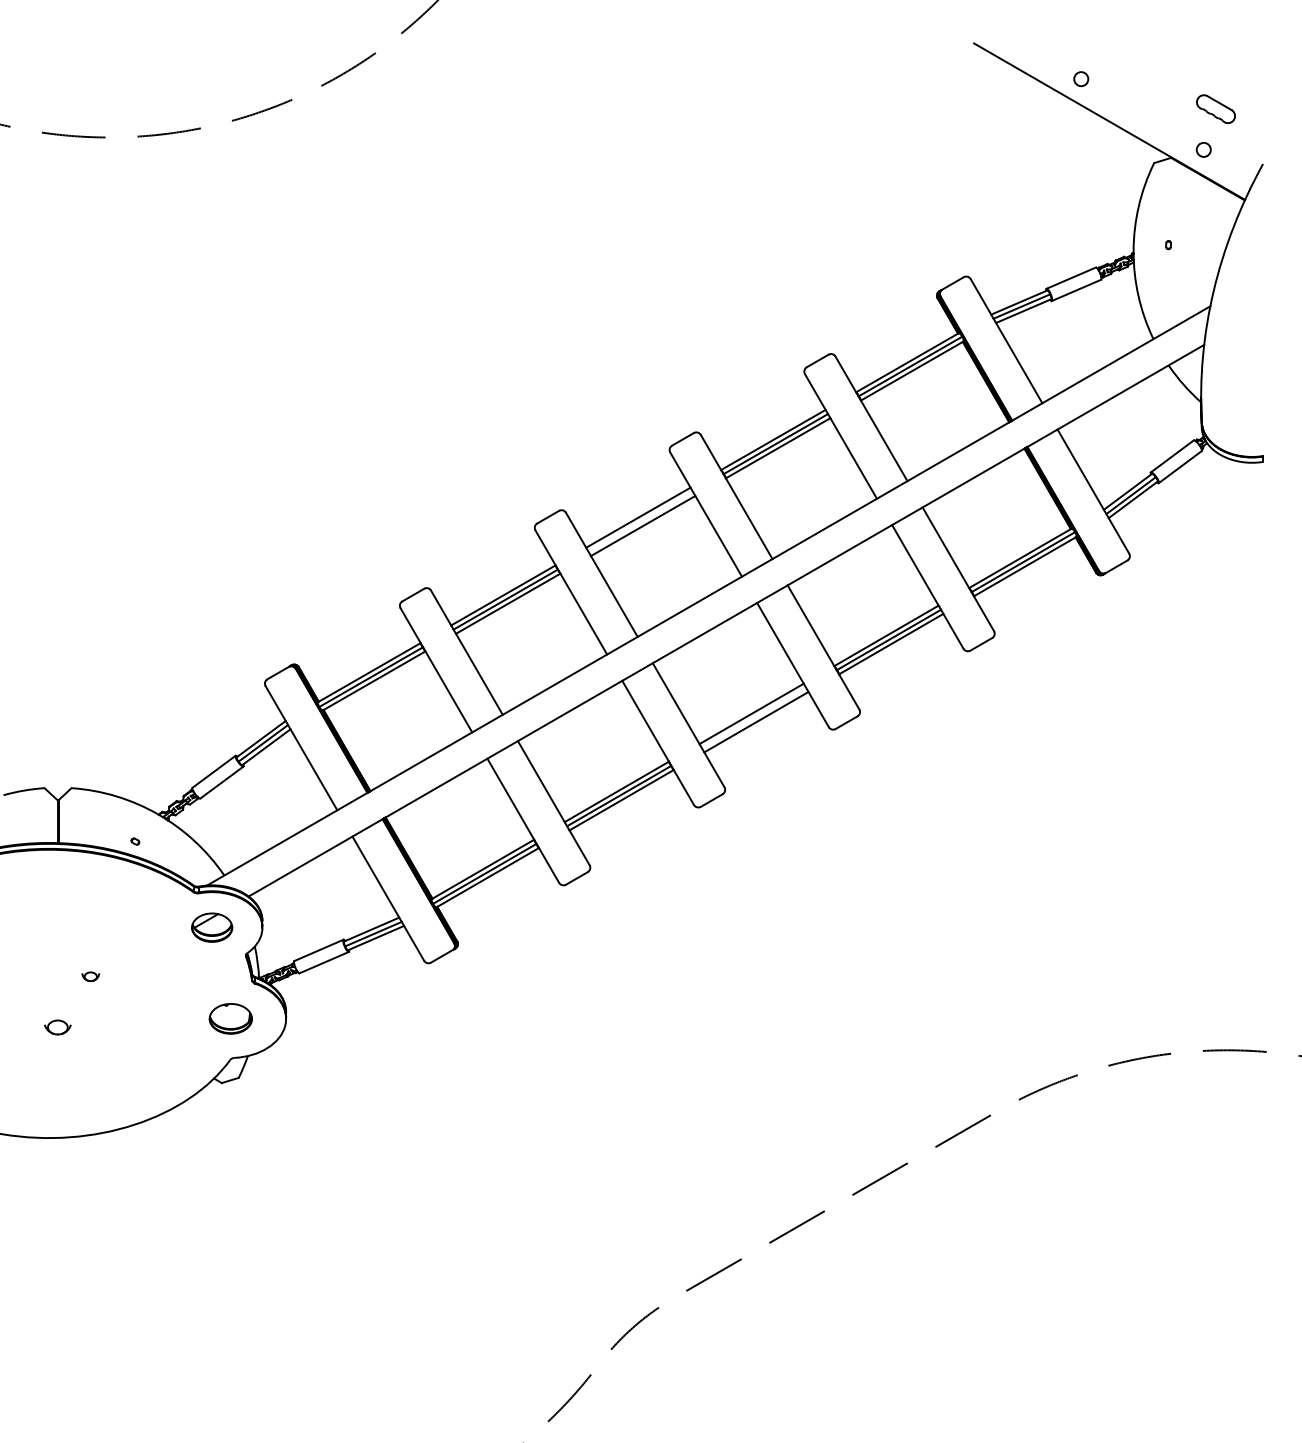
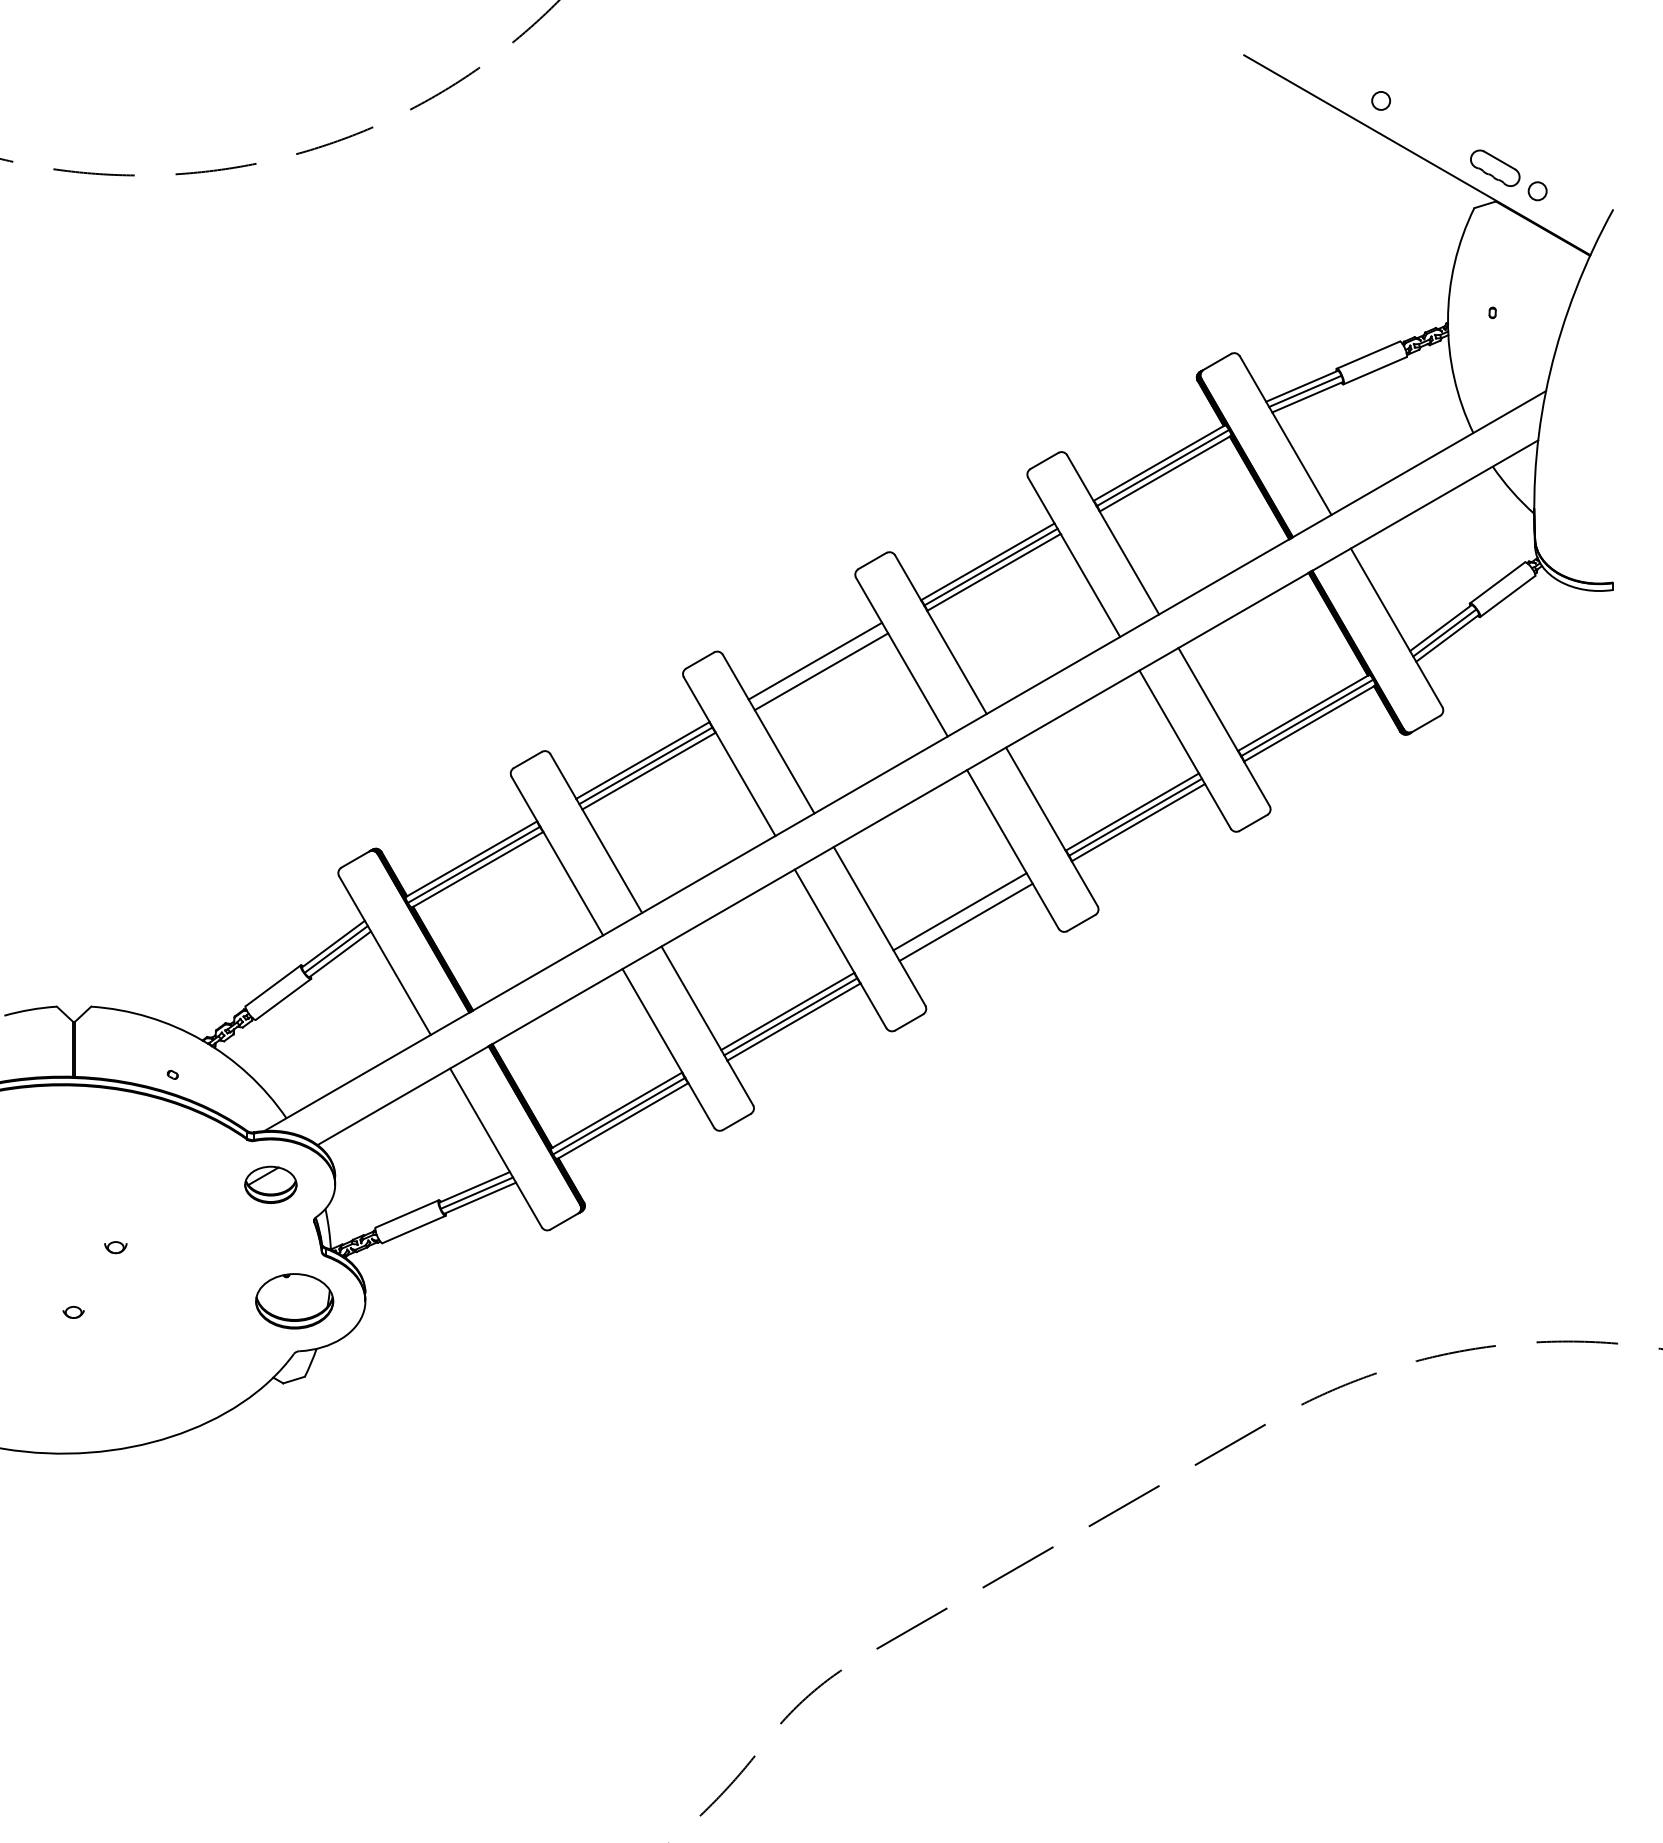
part: (1216, 108) -> (1495, 167), moved
part: (230, 1018) -> (294, 1301), size x1.43
part: (57, 1027) -> (73, 1312), size x0.62

